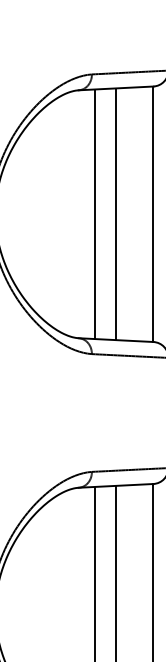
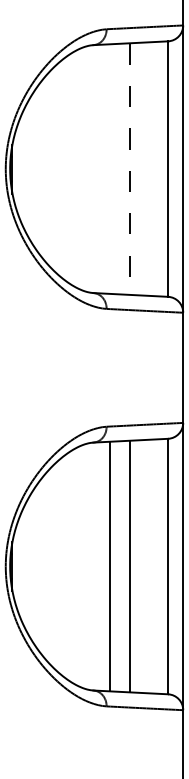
line: (95, 213) -> (110, 168), removed
line: (115, 214) -> (130, 169), solid -> dashed

